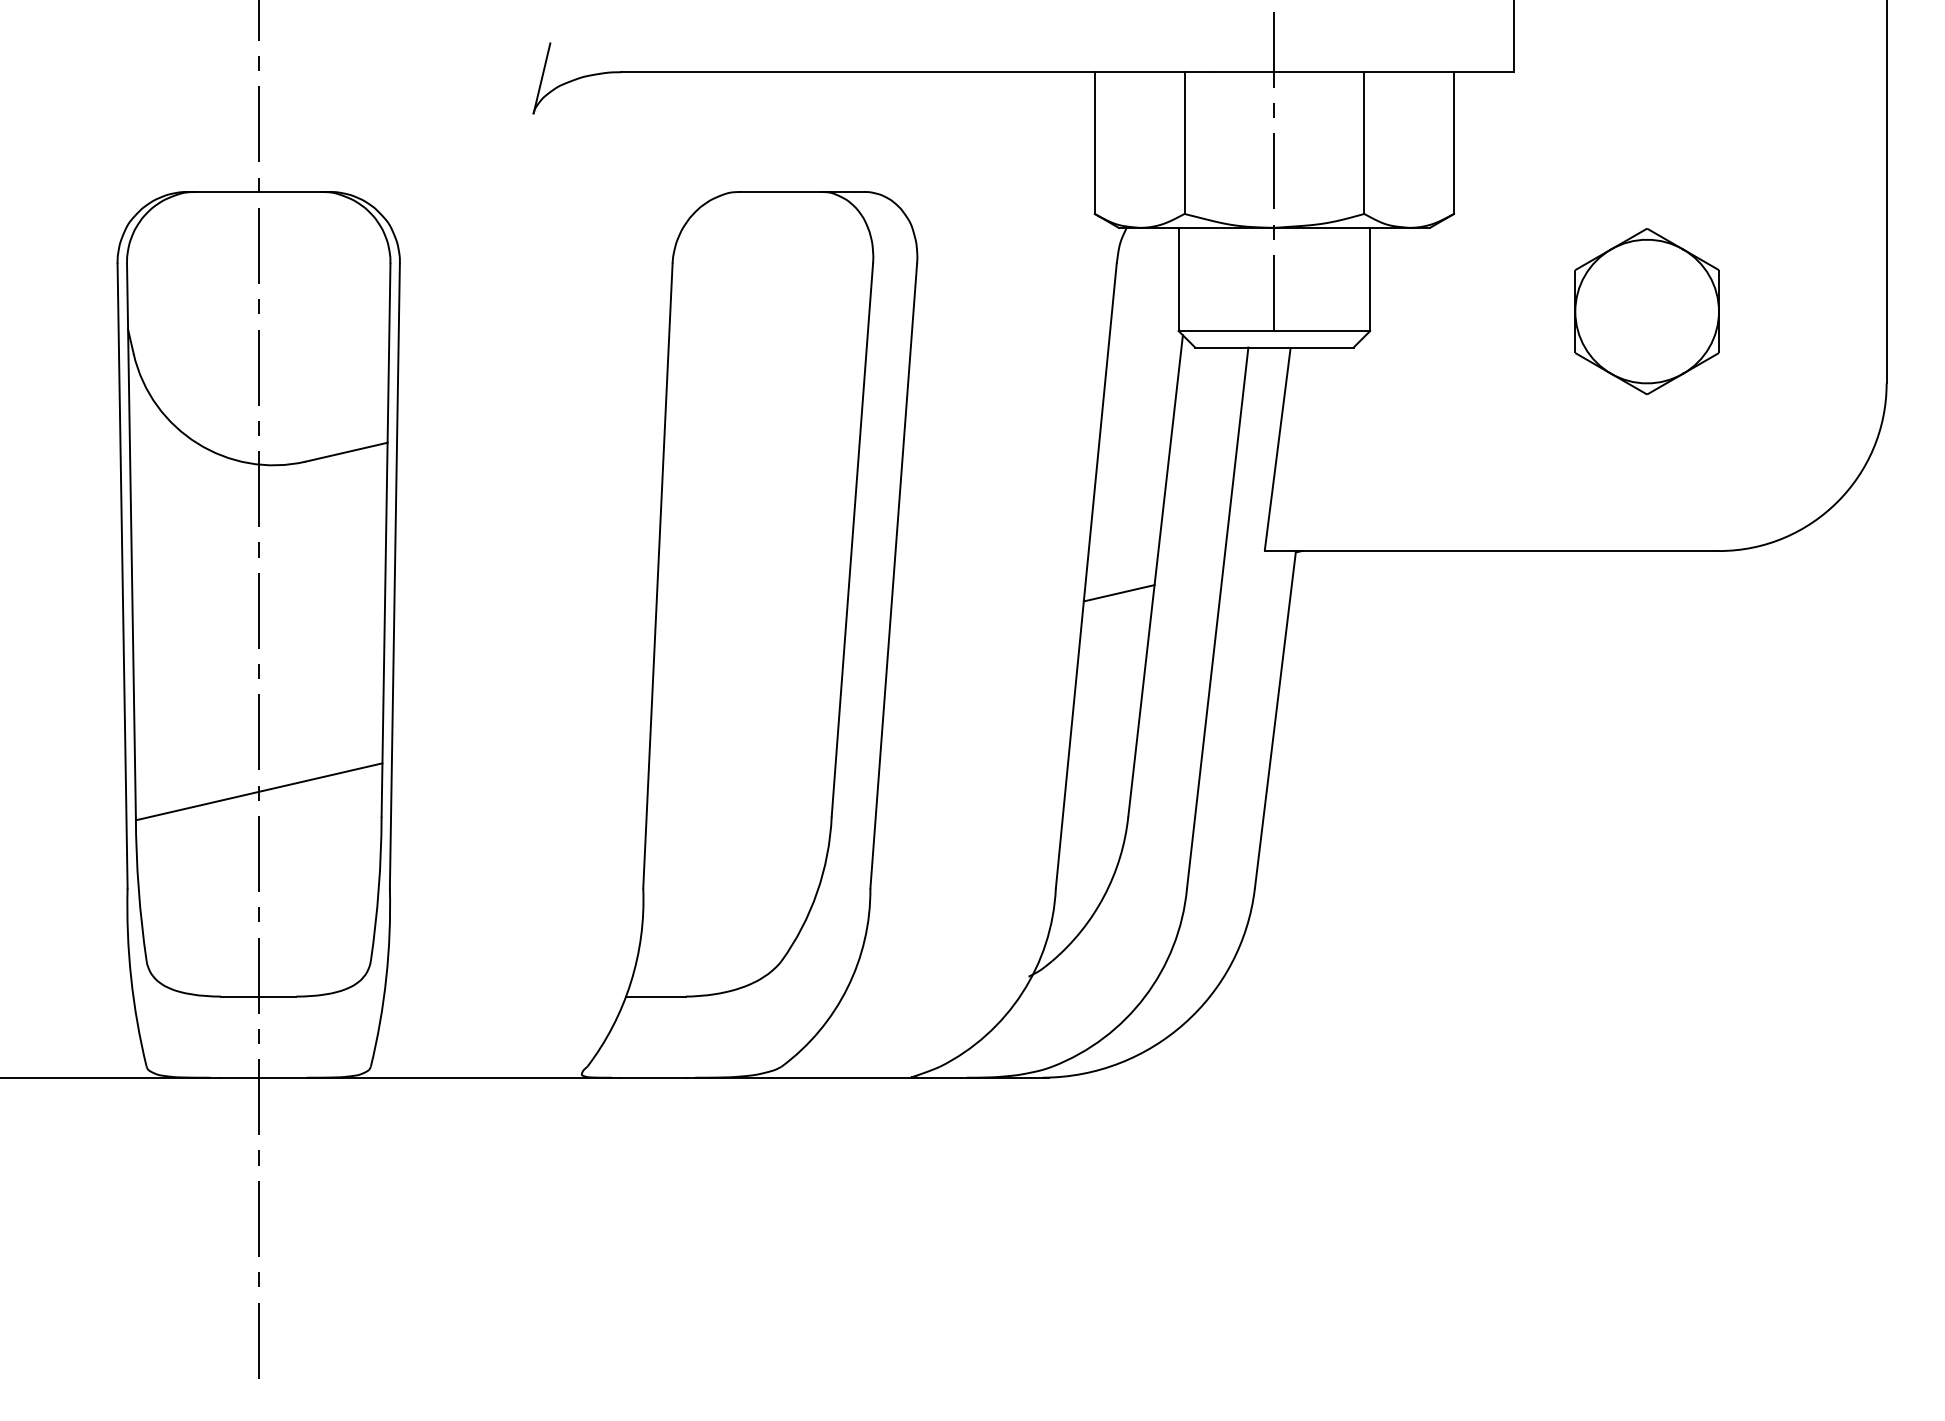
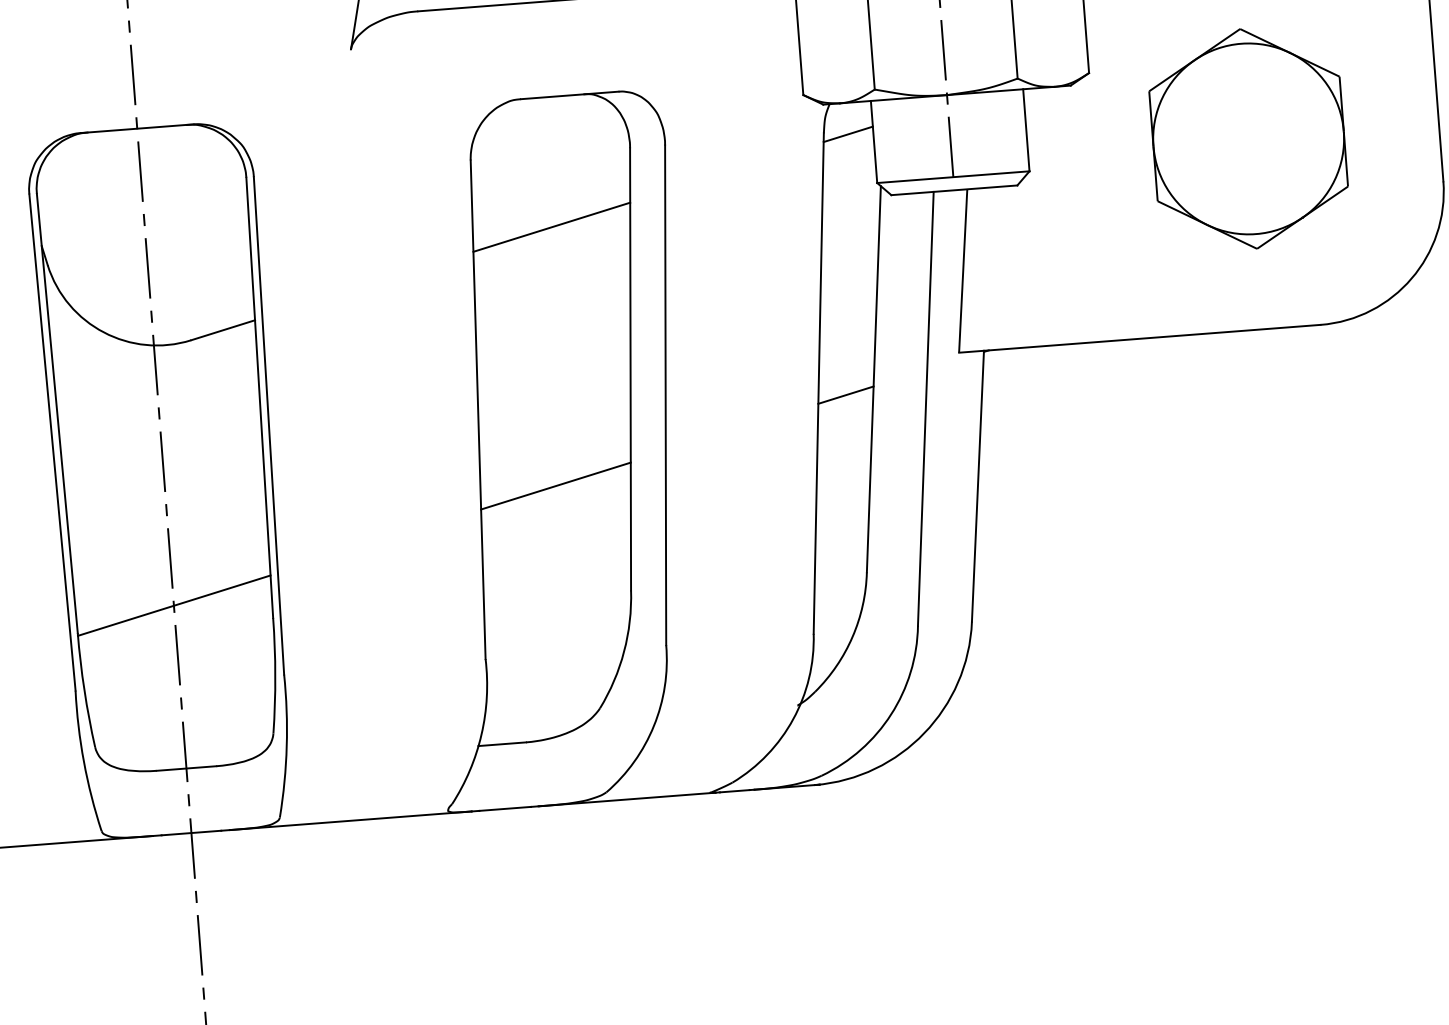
line: (1146, 267) -> (847, 134), added
part: (1646, 311) -> (1248, 138), size x1.67
line: (767, 354) -> (551, 226), added
line: (747, 678) -> (555, 485), added

